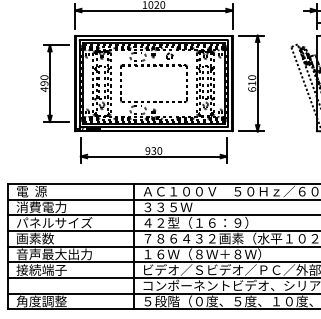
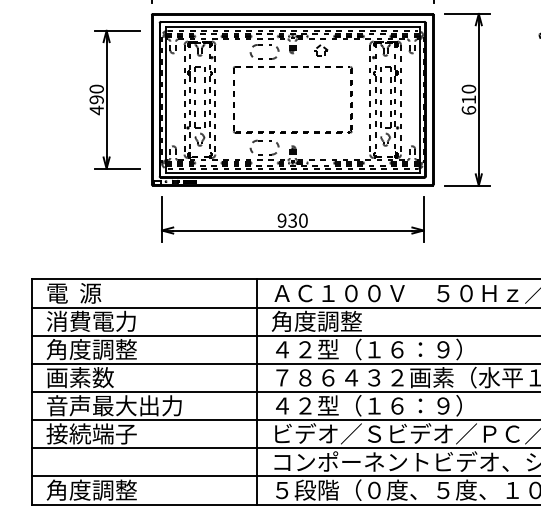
text: (167, 207) -> (317, 321), ３３５Ｗ -> 角度調整
text: (54, 222) -> (114, 348), パネルサイズ -> 角度調整
text: (202, 254) -> (379, 406), １６Ｗ（８Ｗ＋８Ｗ） -> ４２型（１６：９）

